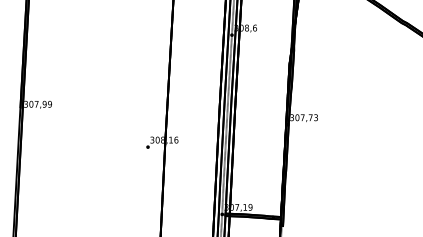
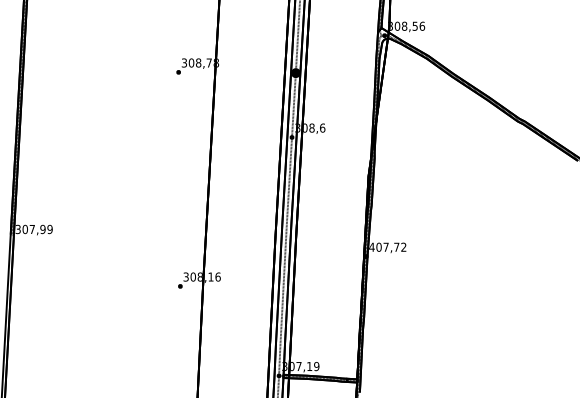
text: (303, 117) -> (387, 246), 307,73 -> 407,72

